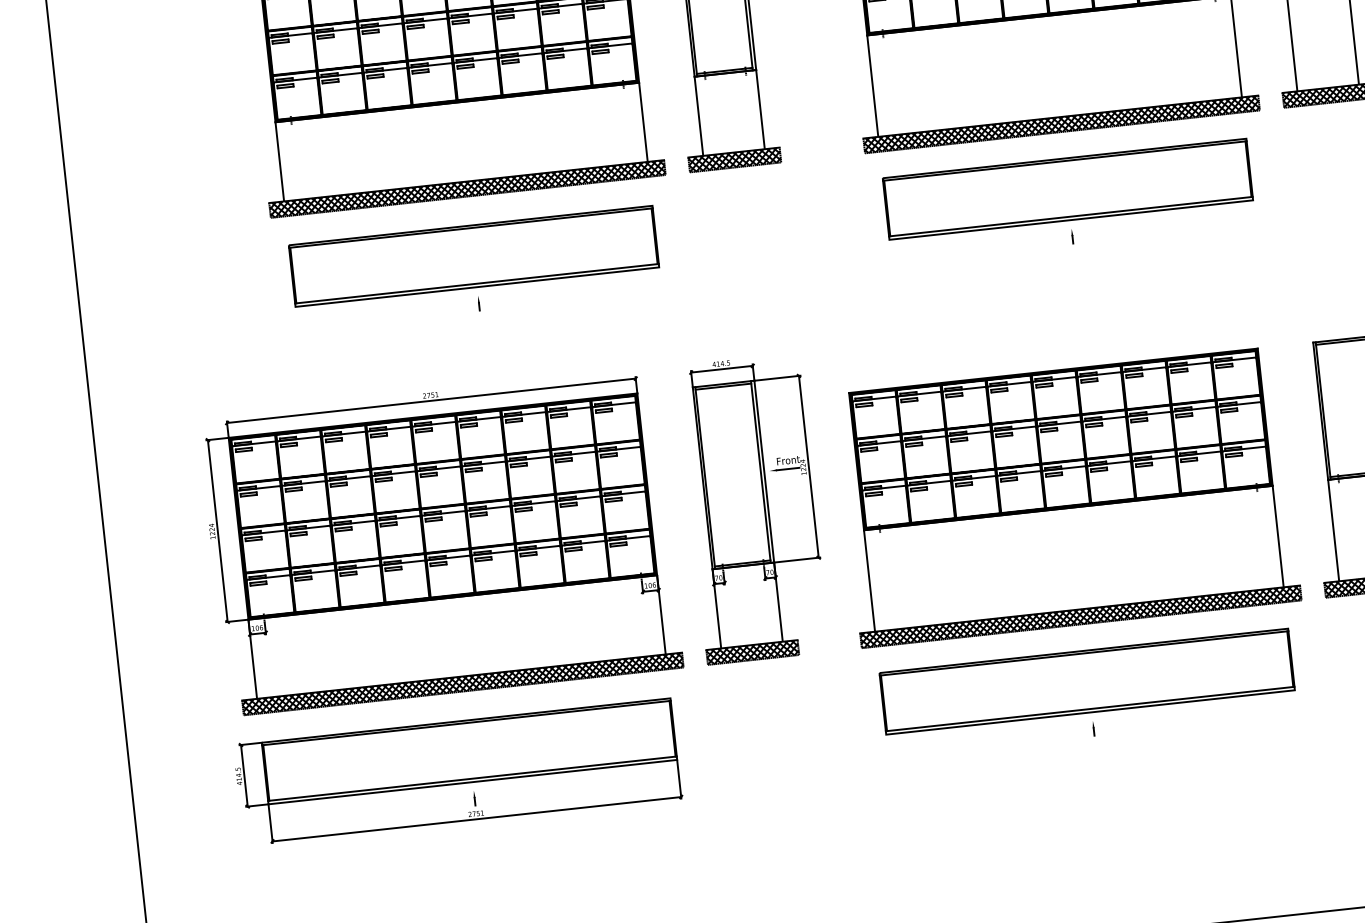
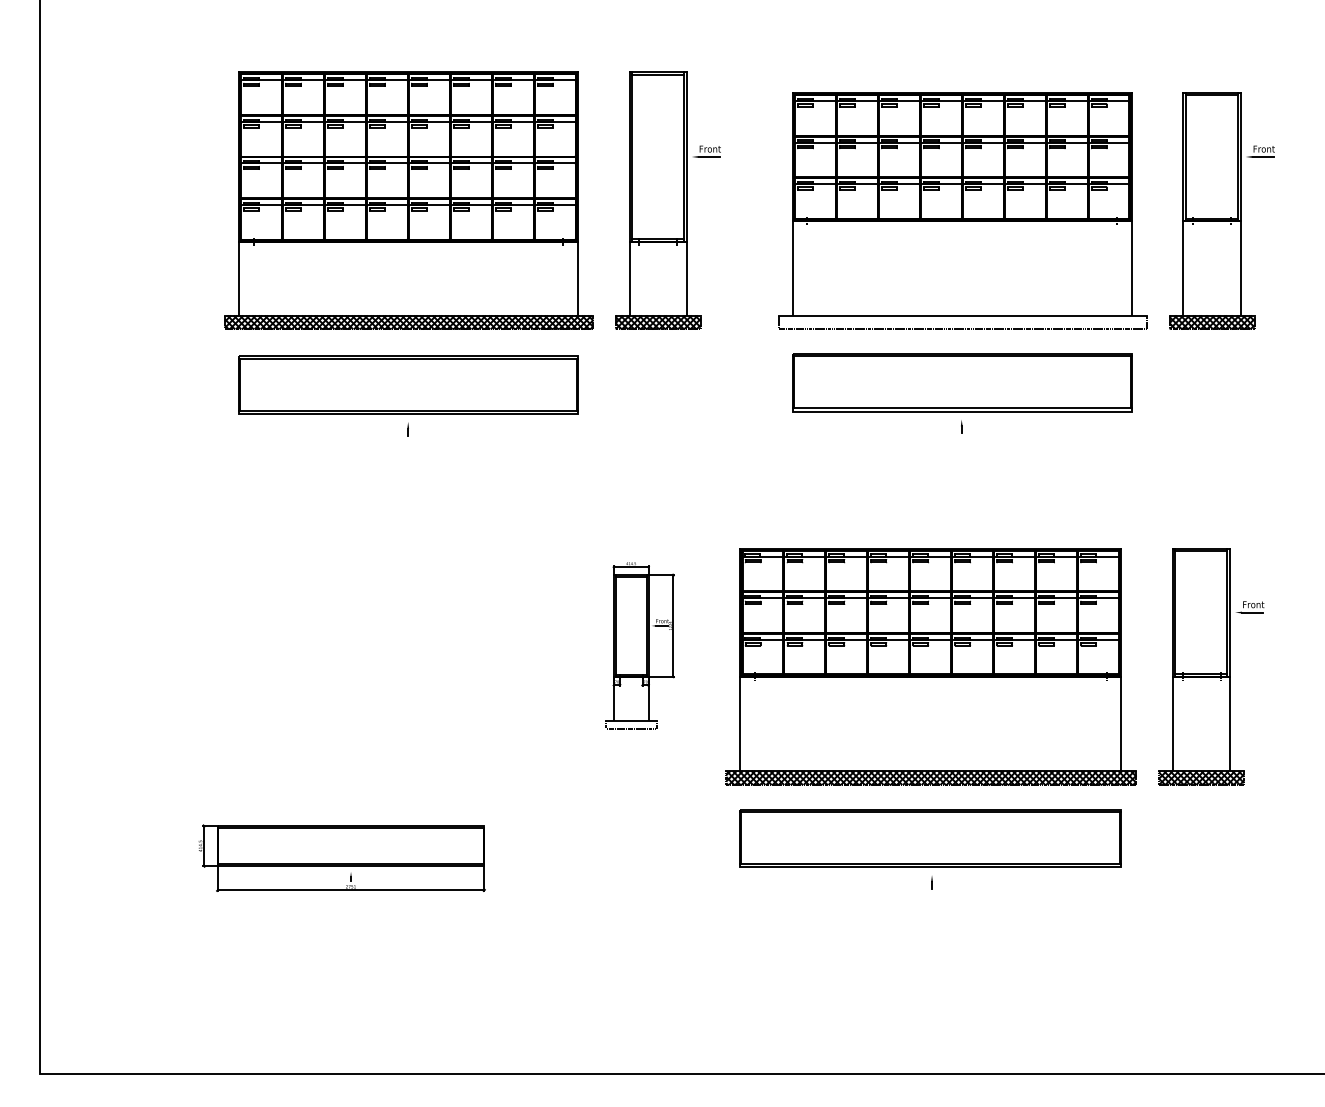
hatch: (1061, 124) -> (962, 322), removed
part: (752, 508) -> (639, 645), size x0.6
part: (440, 542) -> (348, 645), removed
part: (458, 771) -> (342, 858), size x0.7

